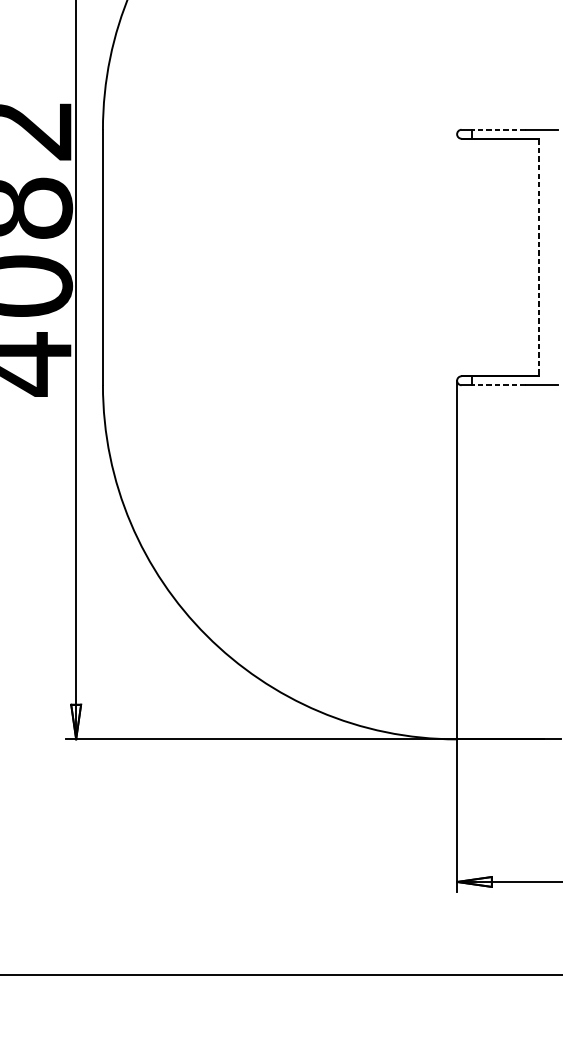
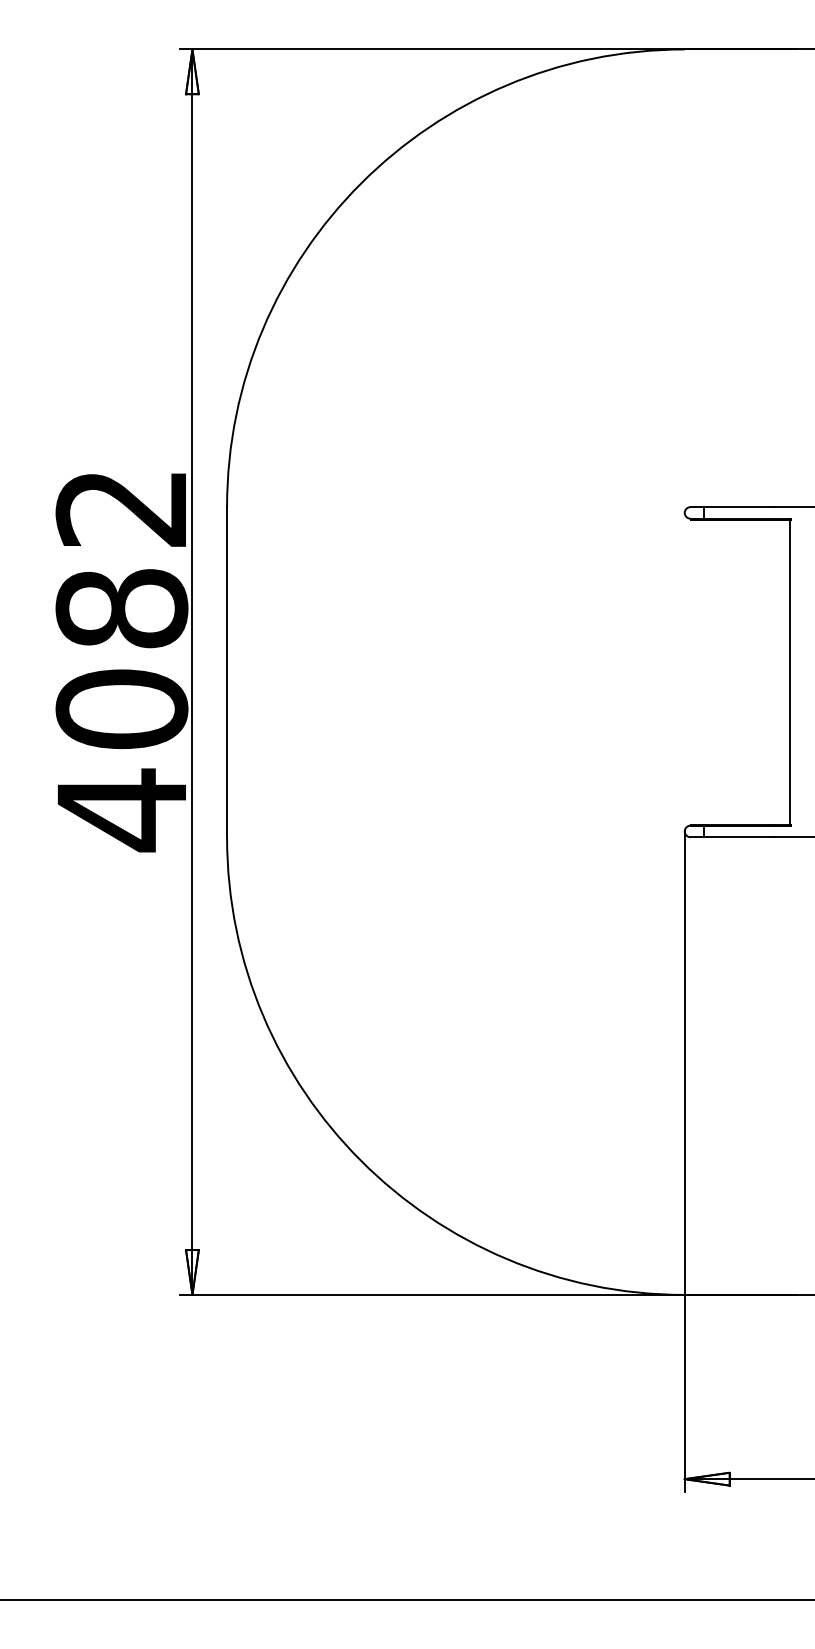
line: (498, 130) -> (738, 507), dashed -> solid
line: (538, 257) -> (790, 672), dashed -> solid
line: (498, 385) -> (738, 837), dashed -> solid

